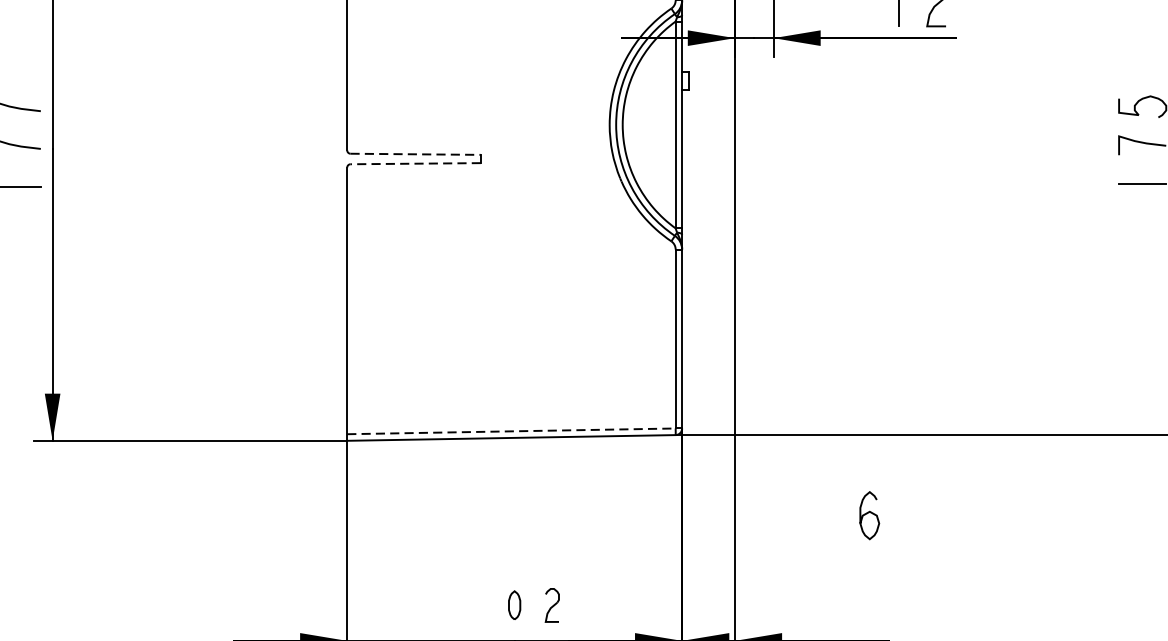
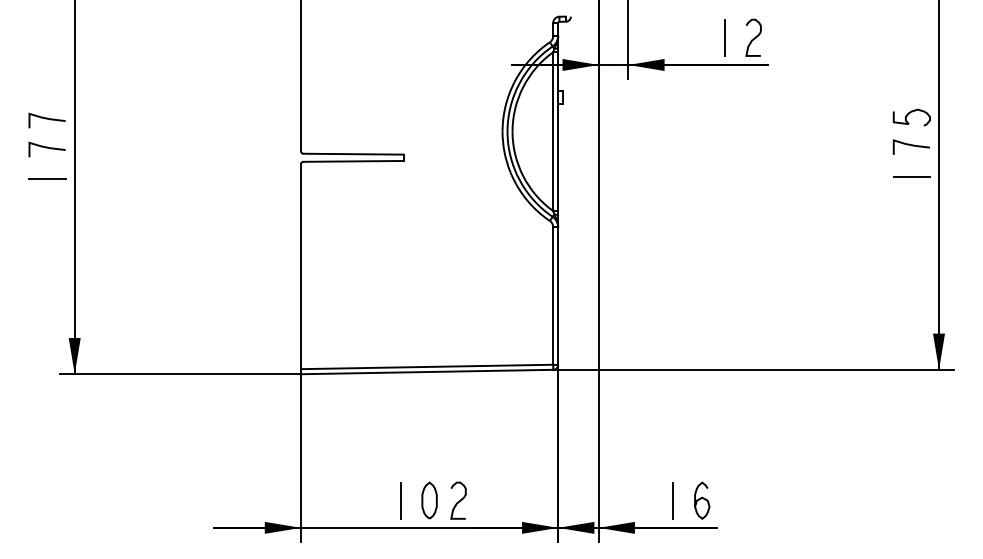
line: (416, 154) -> (354, 154), dashed -> solid
line: (415, 163) -> (353, 161), dashed -> solid
line: (511, 430) -> (427, 366), dashed -> solid
curve: (868, 514) -> (701, 499), moved
line: (476, 605) -> (400, 500), added
part: (514, 605) -> (429, 500), size x1.67
part: (552, 605) -> (458, 500), size x1.43
line: (832, 605) -> (673, 500), added

